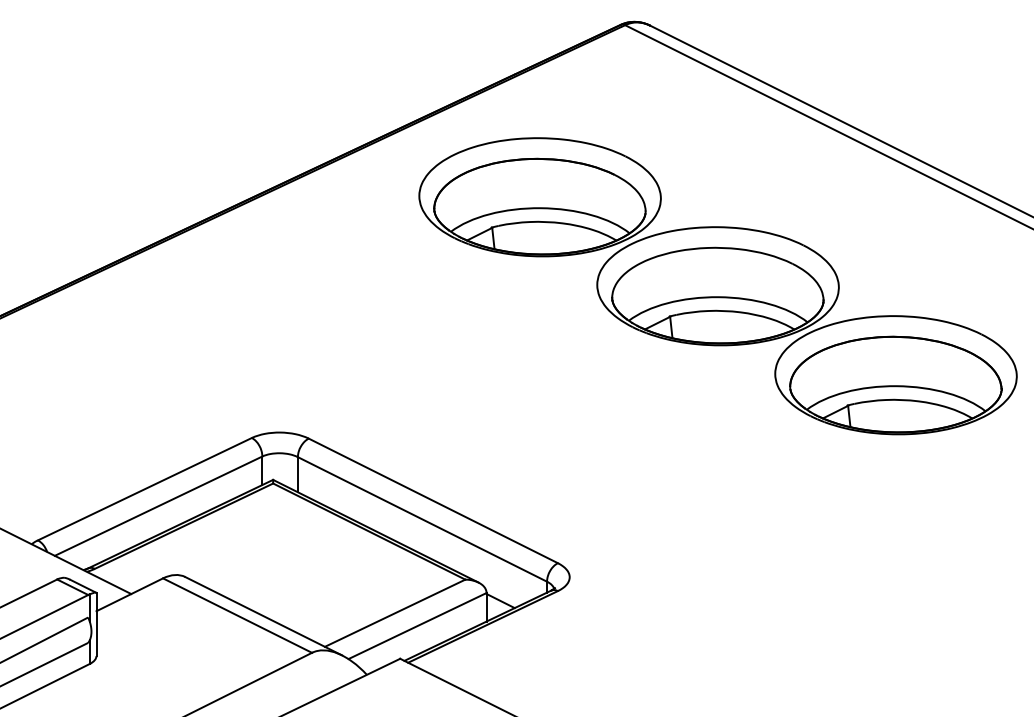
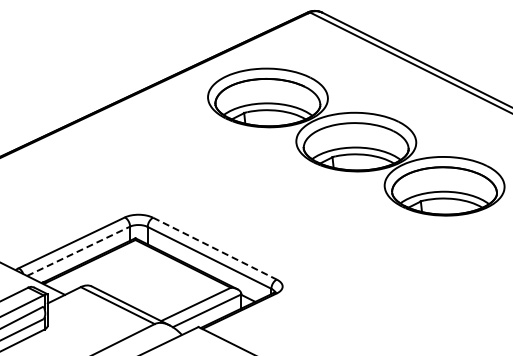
line: (434, 500) -> (215, 248), solid -> dashed
line: (160, 506) -> (79, 251), solid -> dashed

